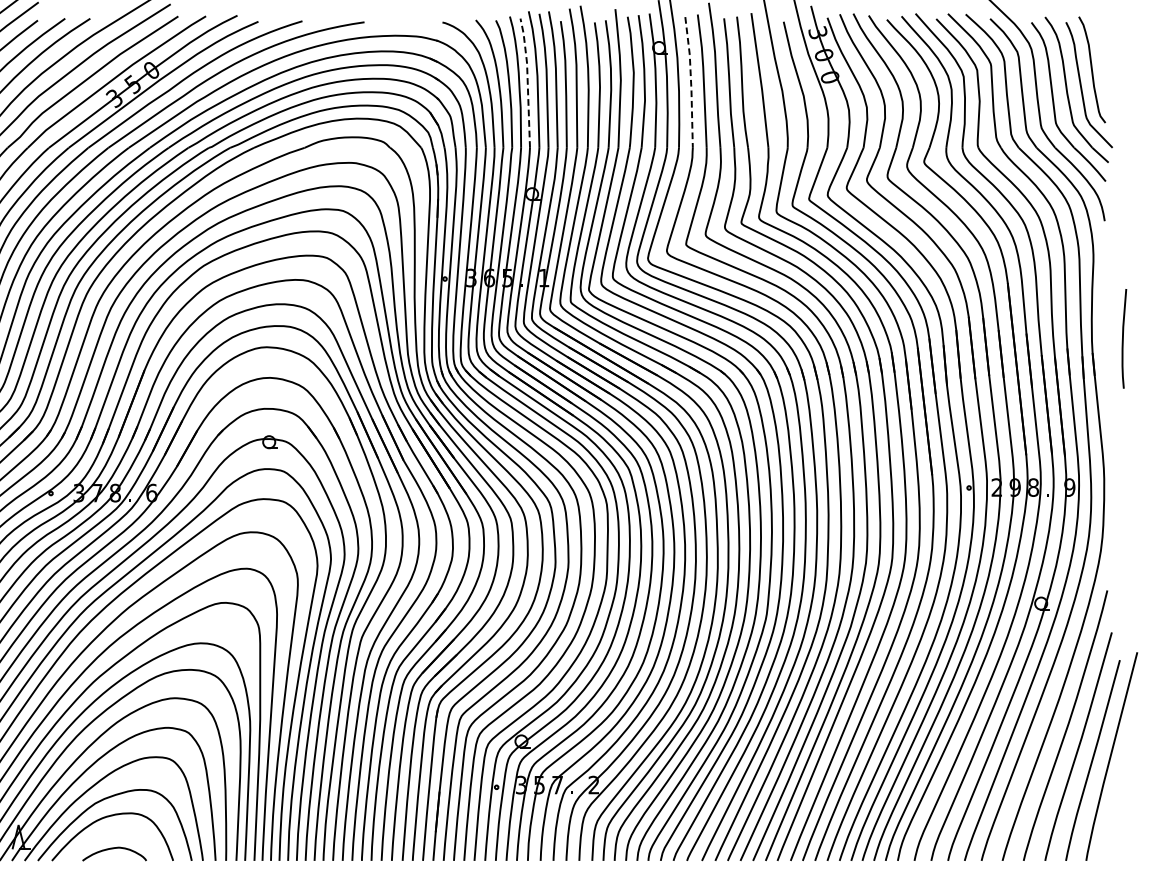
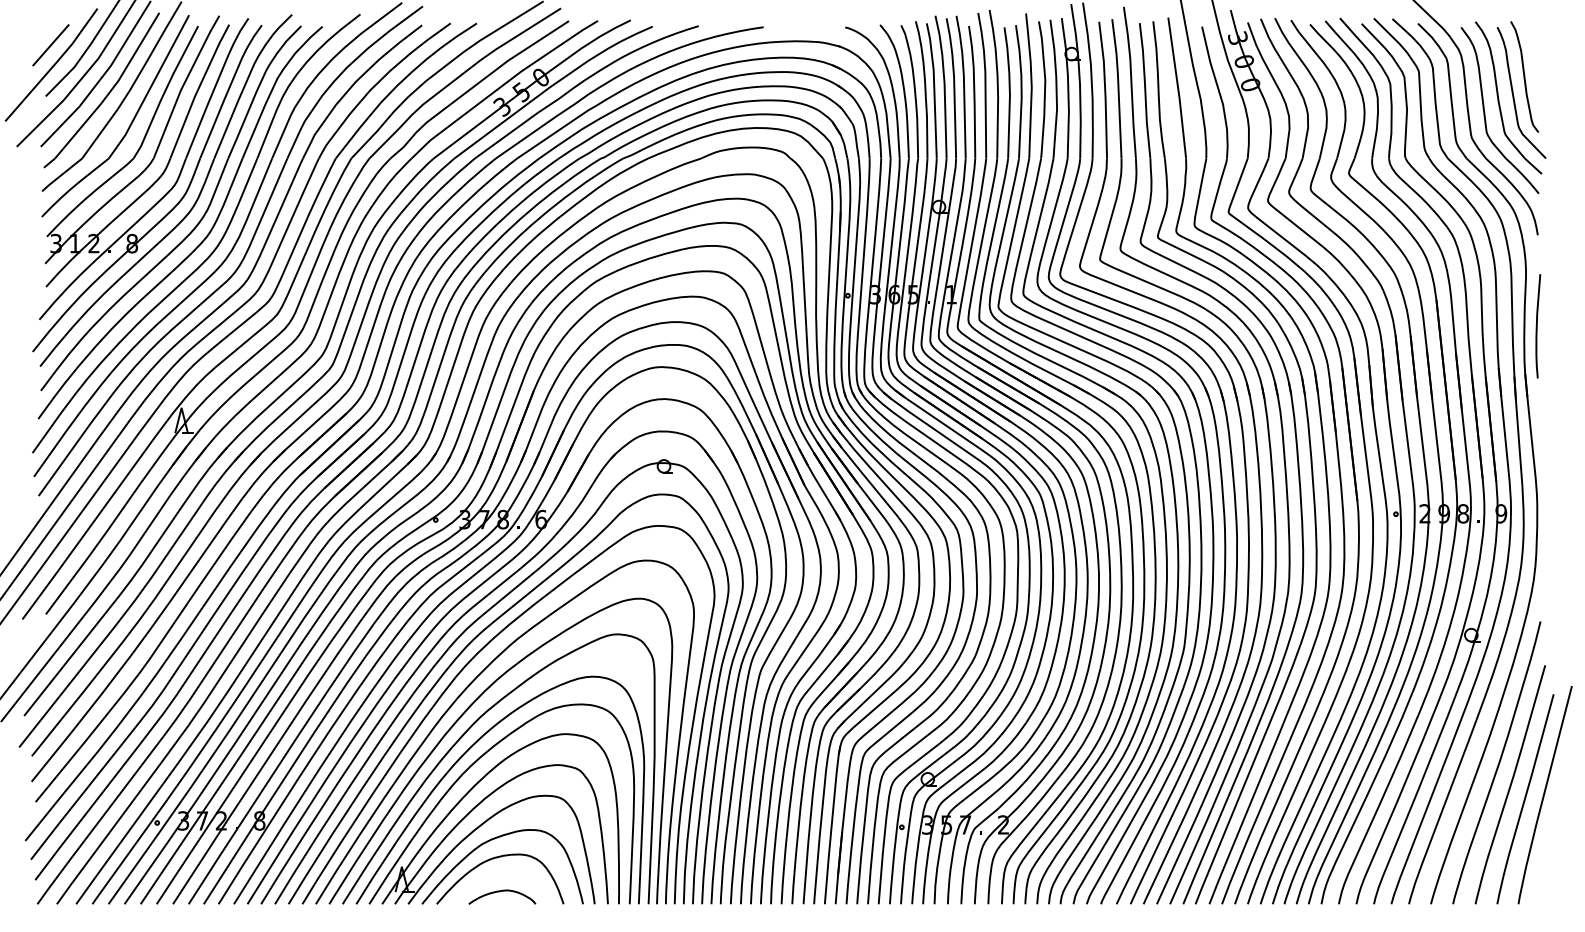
line: (527, 80) -> (934, 88), dashed -> solid
line: (691, 81) -> (1105, 89), dashed -> solid
curve: (1123, 339) -> (1537, 326), moved

